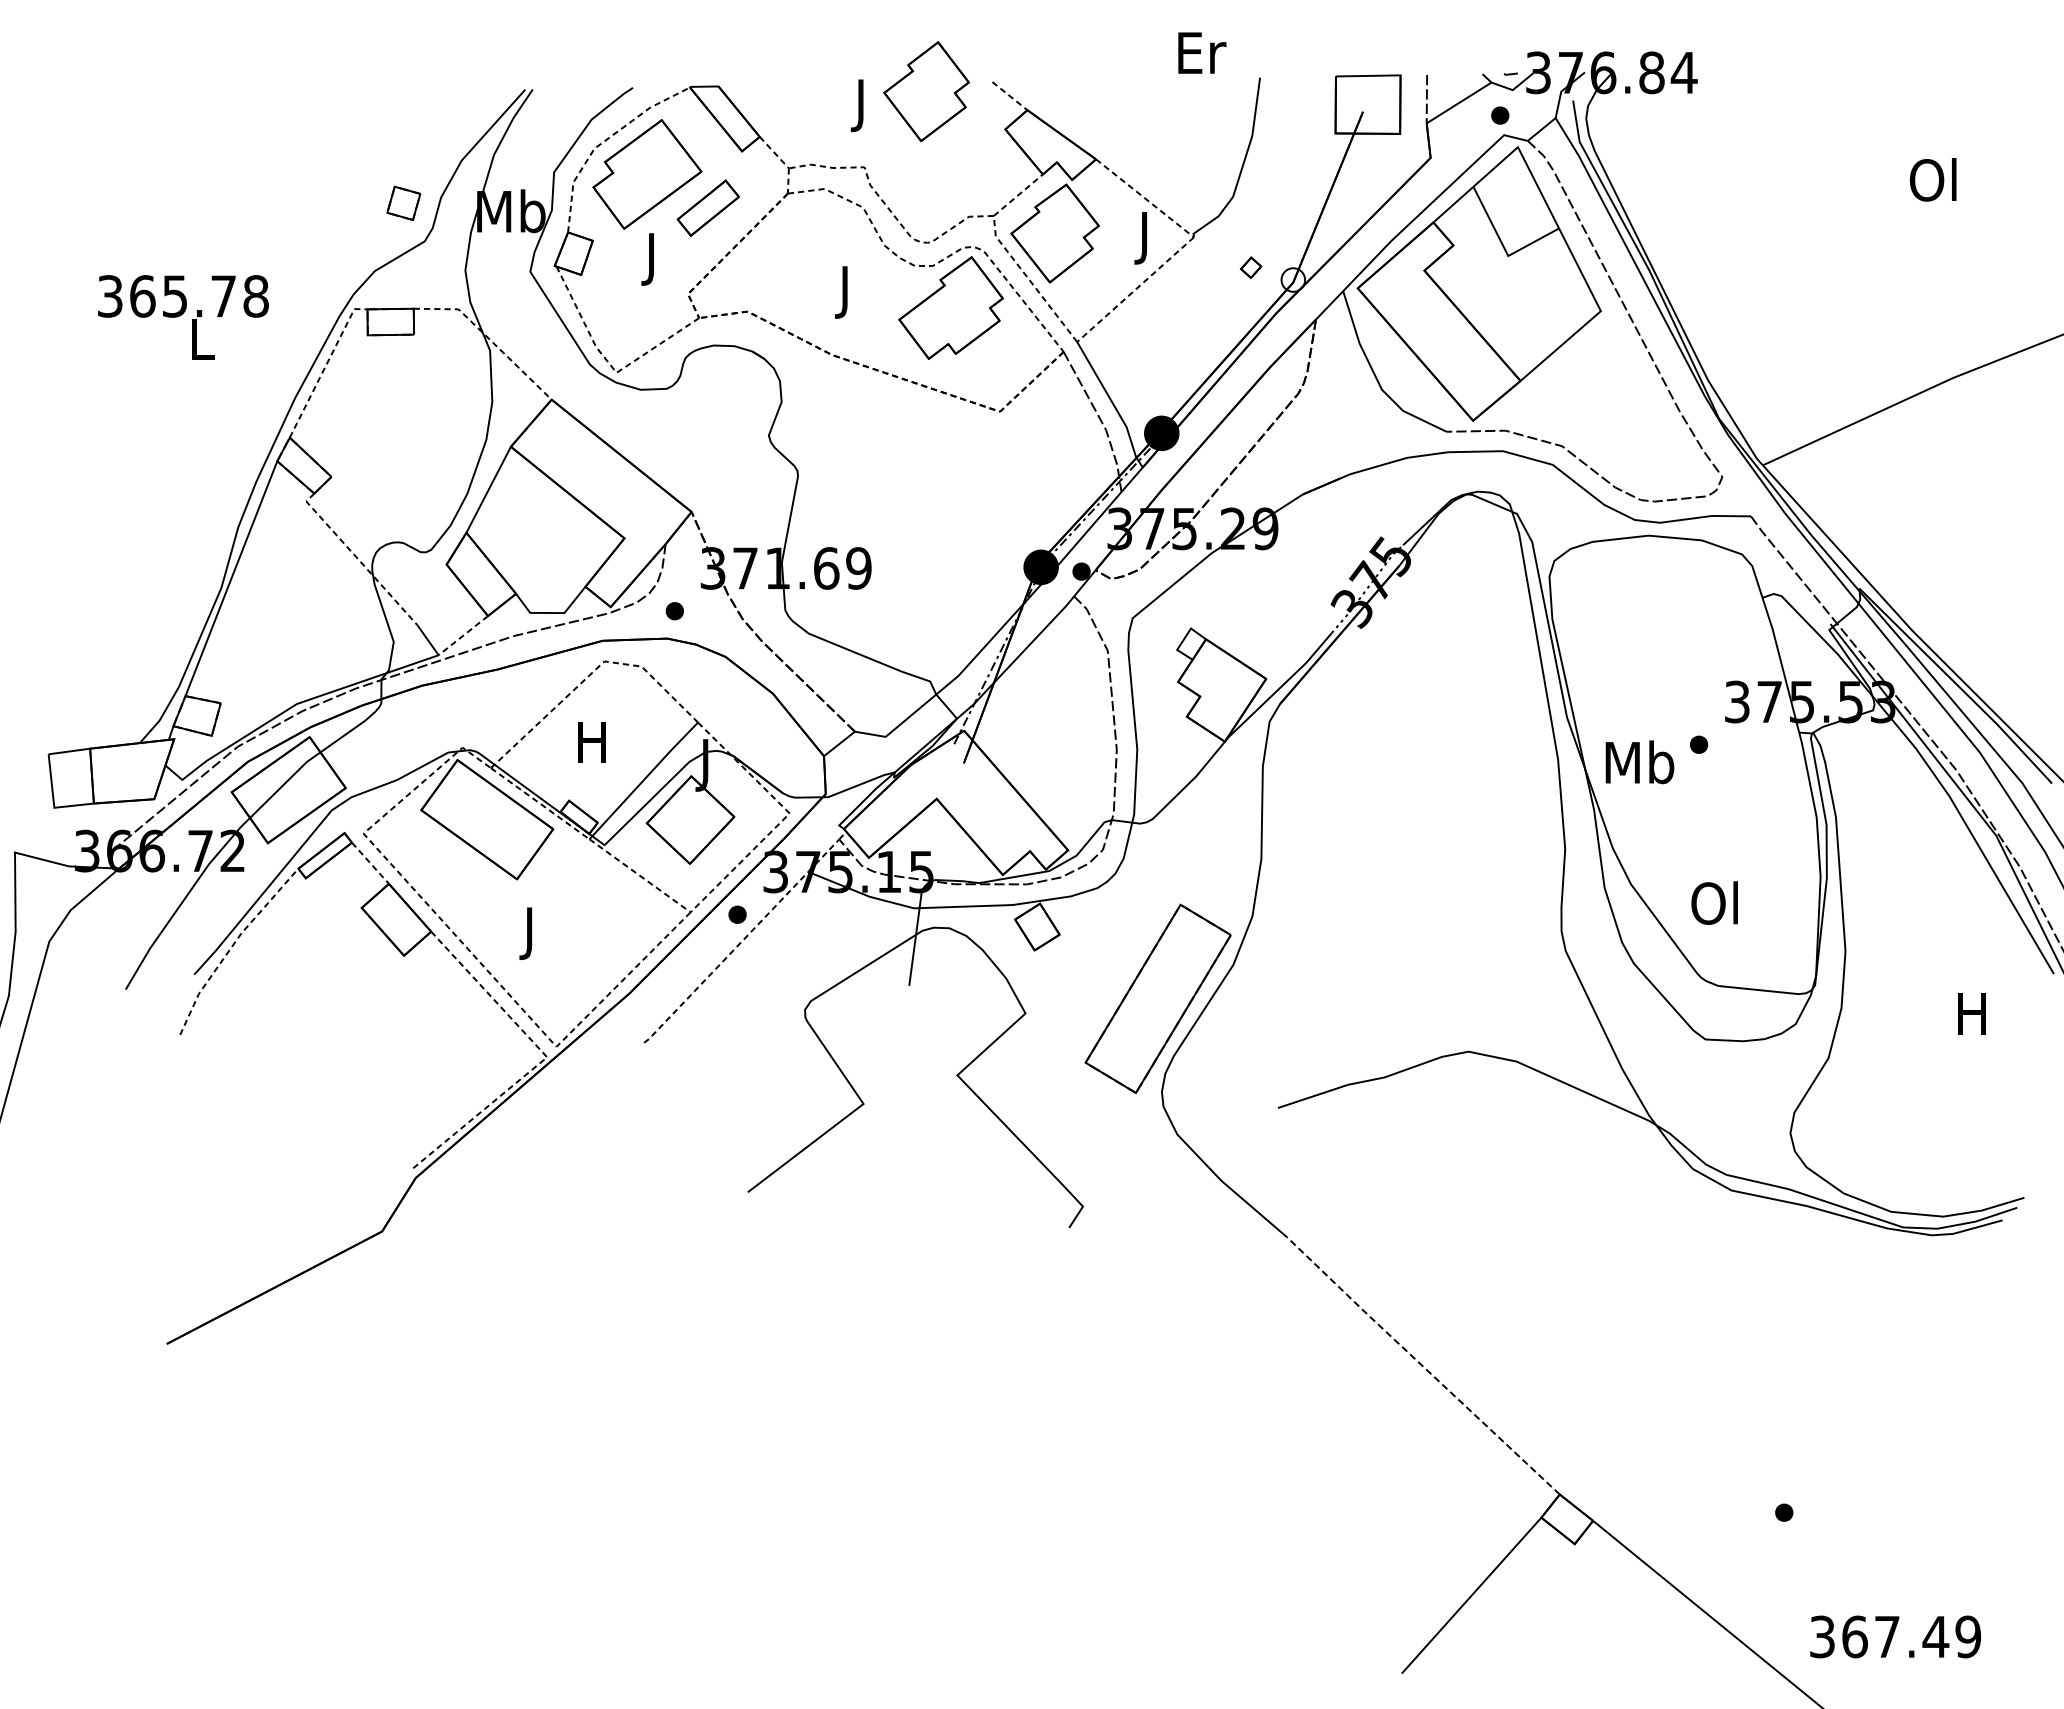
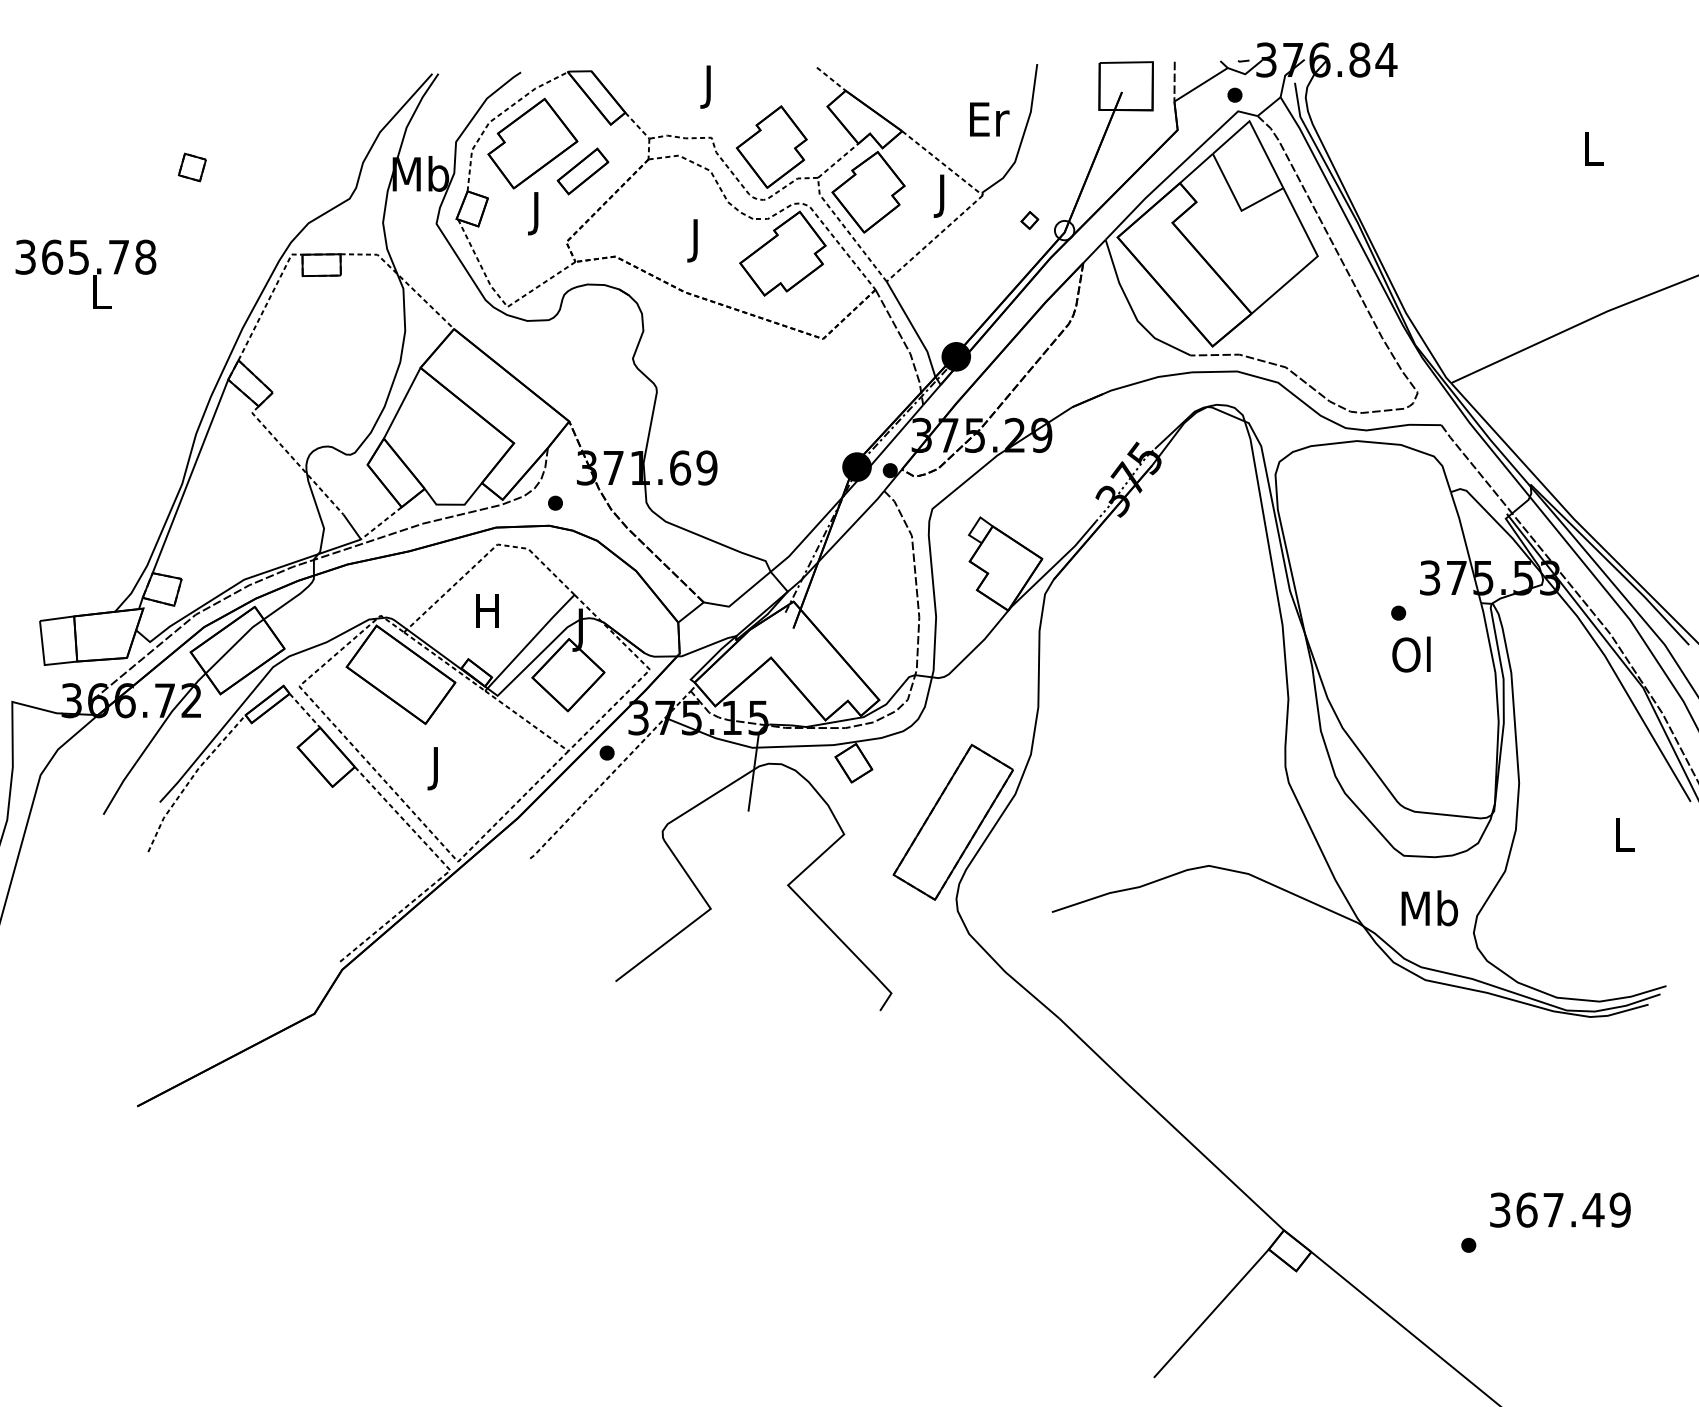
text: (1202, 52) -> (989, 119), moved
part: (926, 91) -> (771, 147), moved
text: (1932, 179) -> (1590, 147), Ol -> L
part: (403, 202) -> (192, 166), moved
text: (183, 317) -> (85, 274), moved
text: (1639, 762) -> (1429, 908), moved
text: (1714, 902) -> (1411, 654), moved
text: (1971, 1013) -> (1622, 834), H -> L
line: (1422, 1365) -> (1170, 1124), dashed -> solid
text: (1895, 1636) -> (1560, 1209), moved

